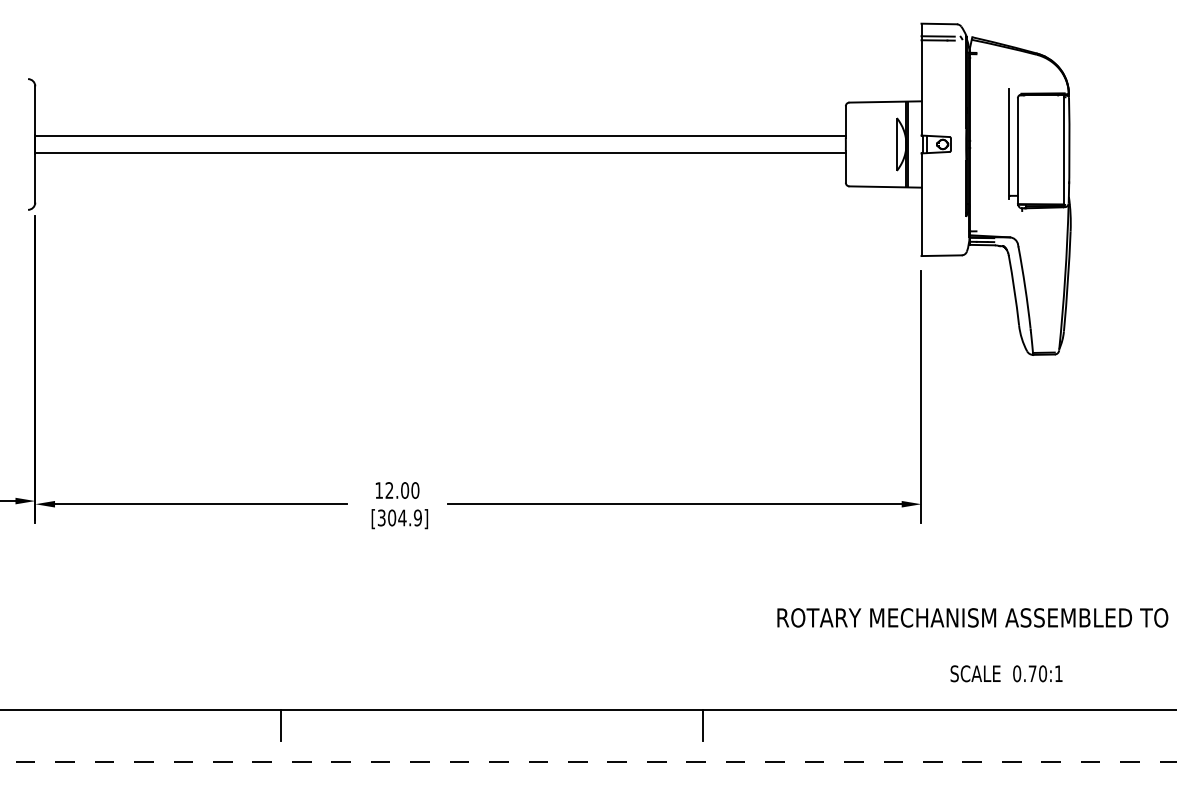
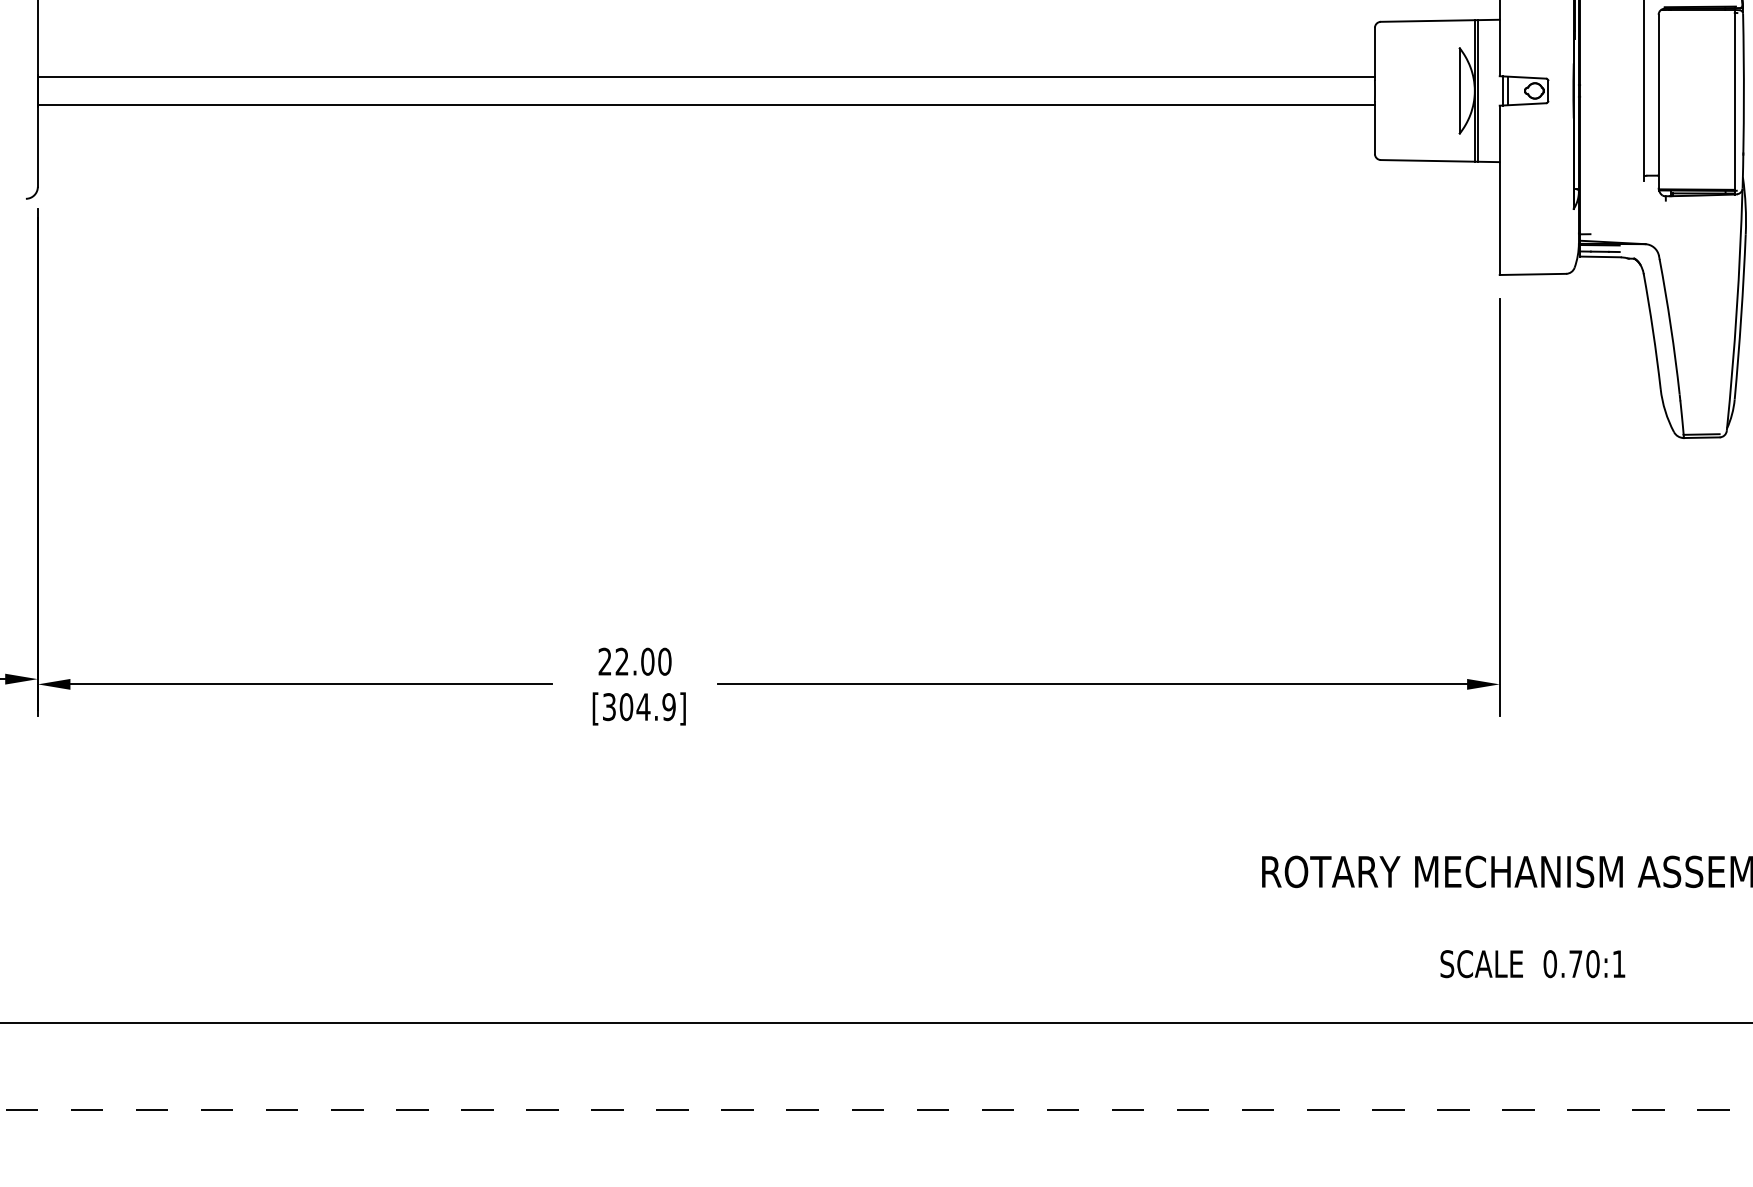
text: (378, 490) -> (604, 661), 12.00 -> 22.00
text: (1006, 673) -> (1532, 963), moved
line: (281, 725) -> (444, 1049), removed
line: (702, 725) -> (1138, 1049), removed

